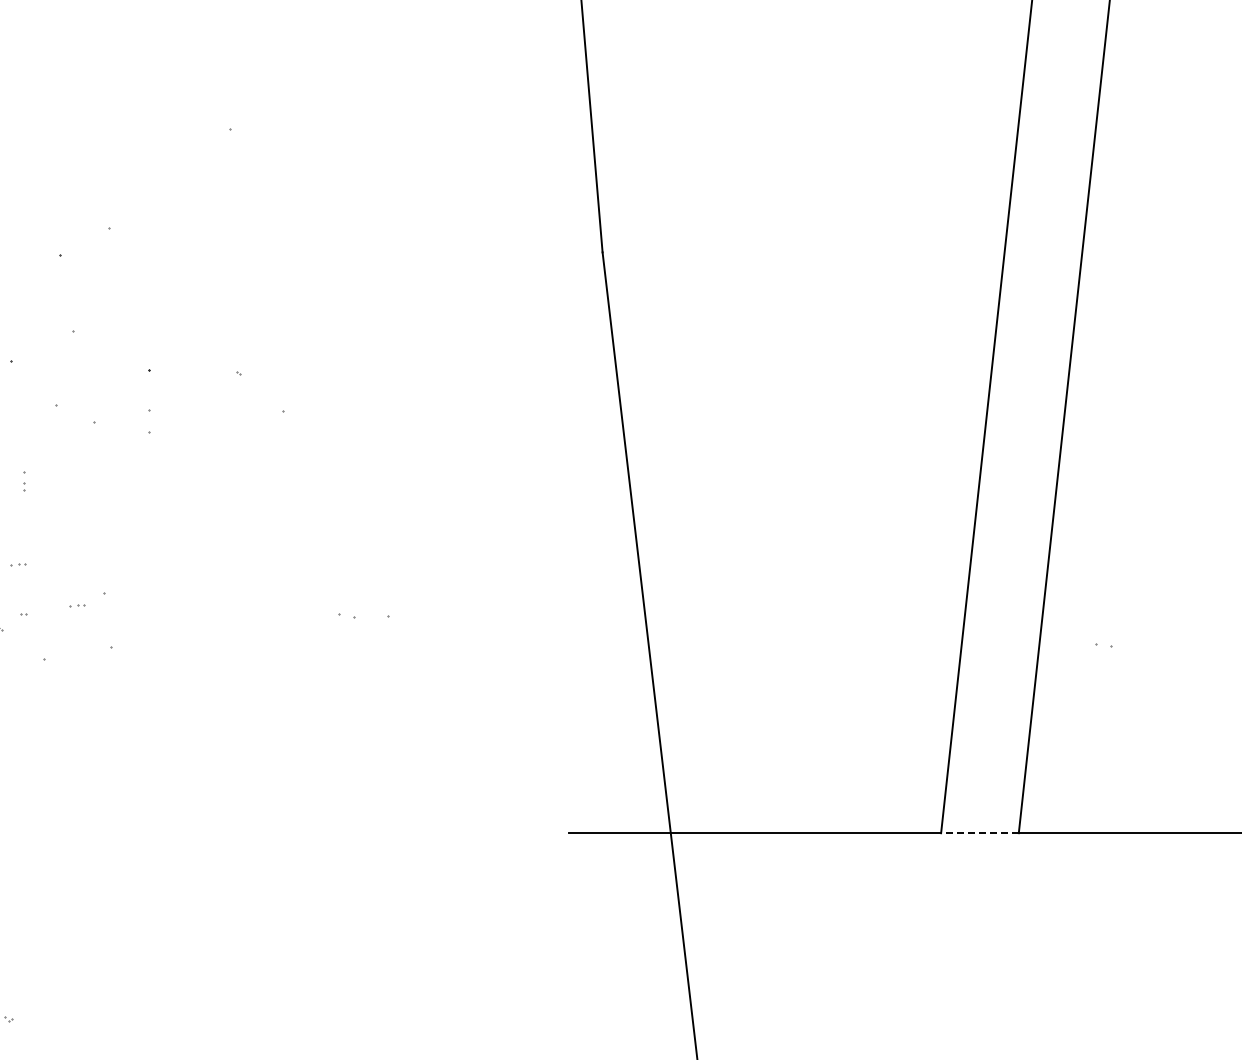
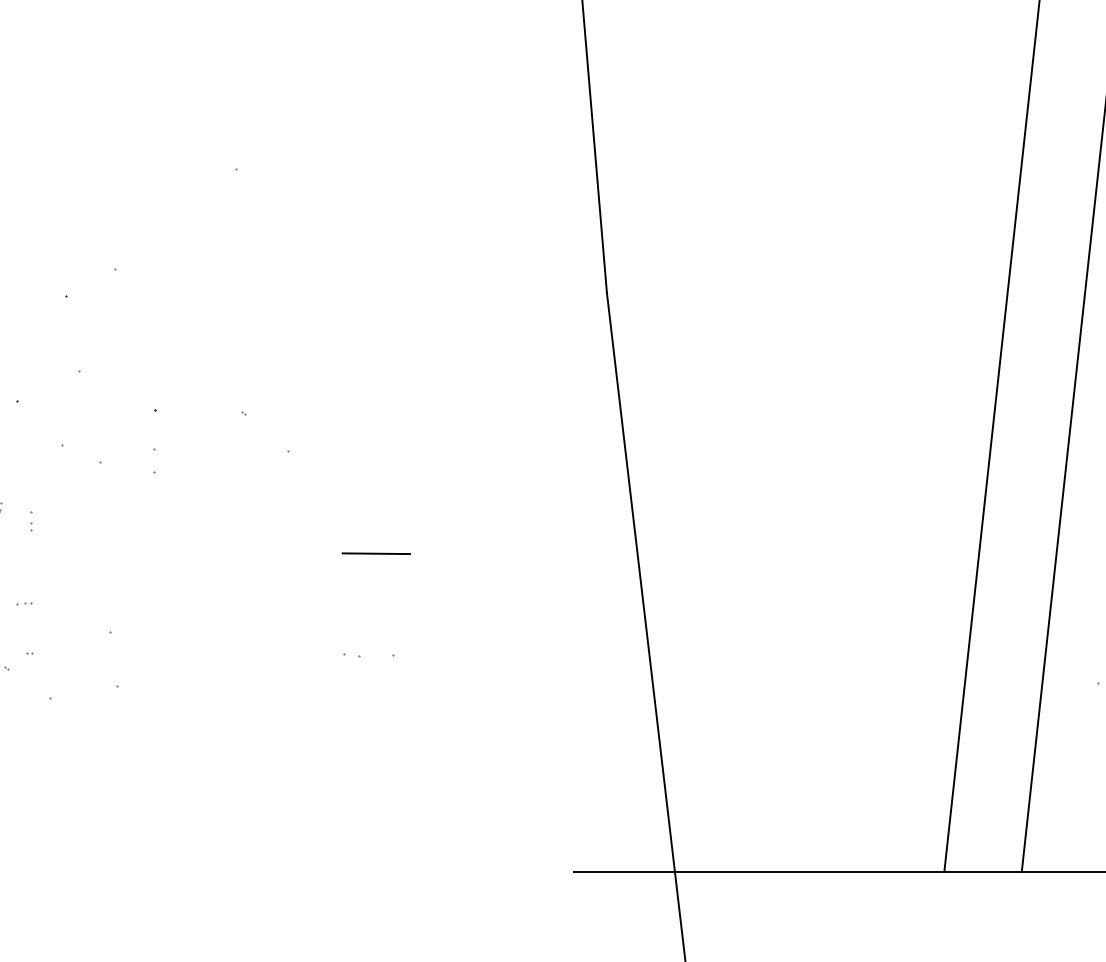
line: (370, 513) -> (375, 553), added
part: (77, 605) -> (83, 644), removed
line: (979, 833) -> (982, 872), dashed -> solid

